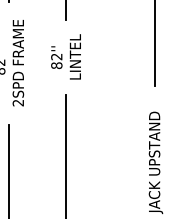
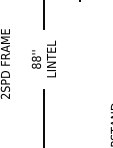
text: (56, 56) -> (36, 58), 82'' -> 88''

